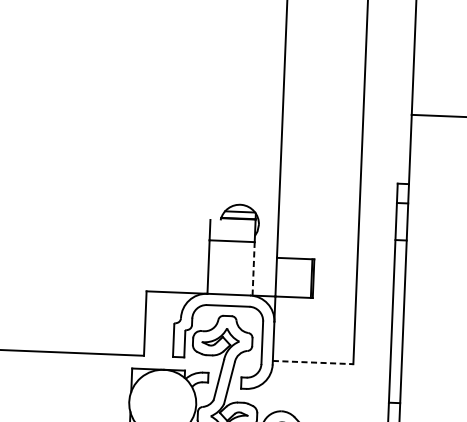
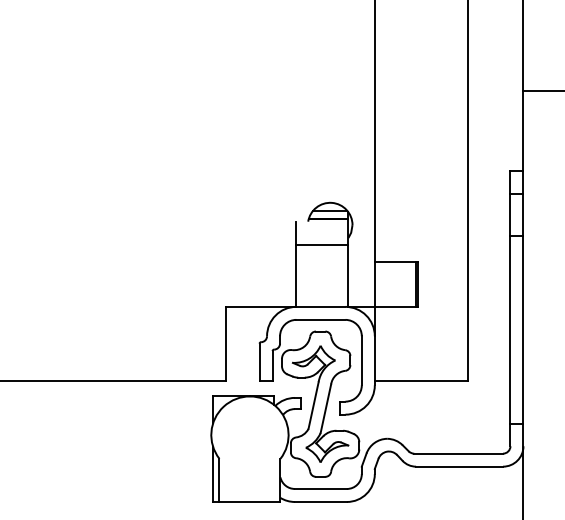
line: (253, 269) -> (348, 276), dashed -> solid
line: (313, 362) -> (421, 381), dashed -> solid

